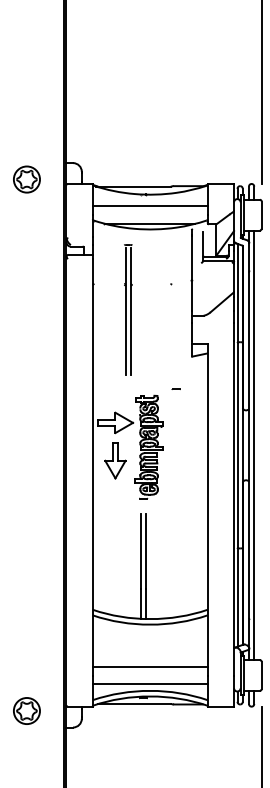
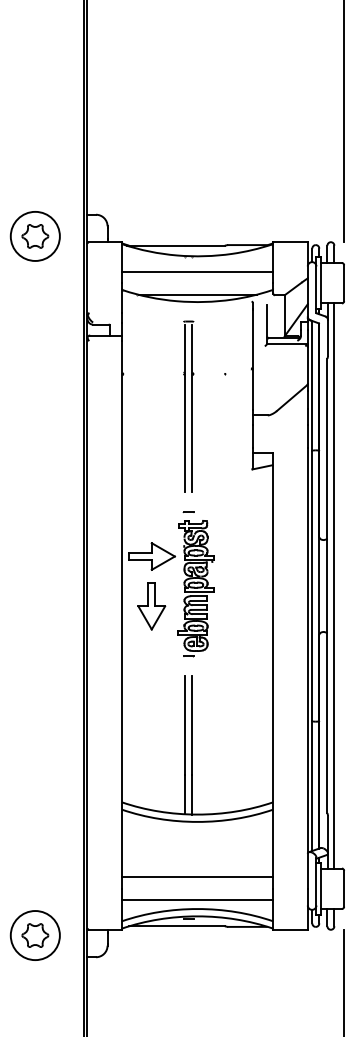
circle: (26, 178) -> (34, 235), size x1.43
part: (128, 309) -> (188, 406), moved
line: (176, 388) -> (188, 511), moved
circle: (26, 711) -> (34, 935), size x1.43

